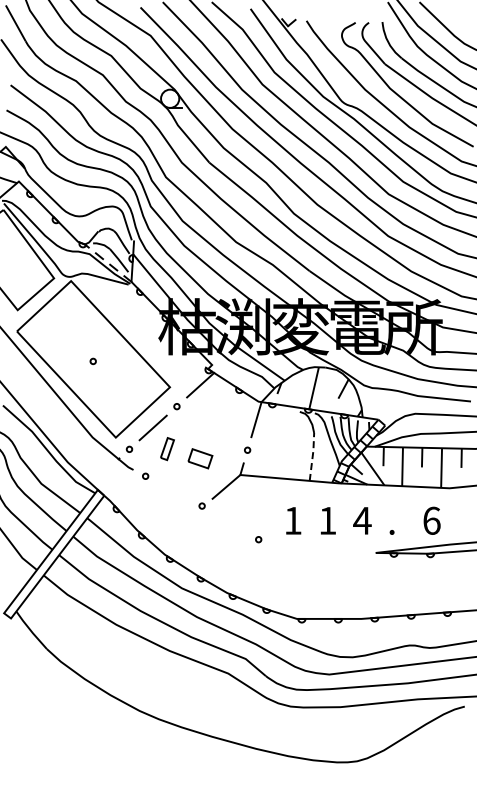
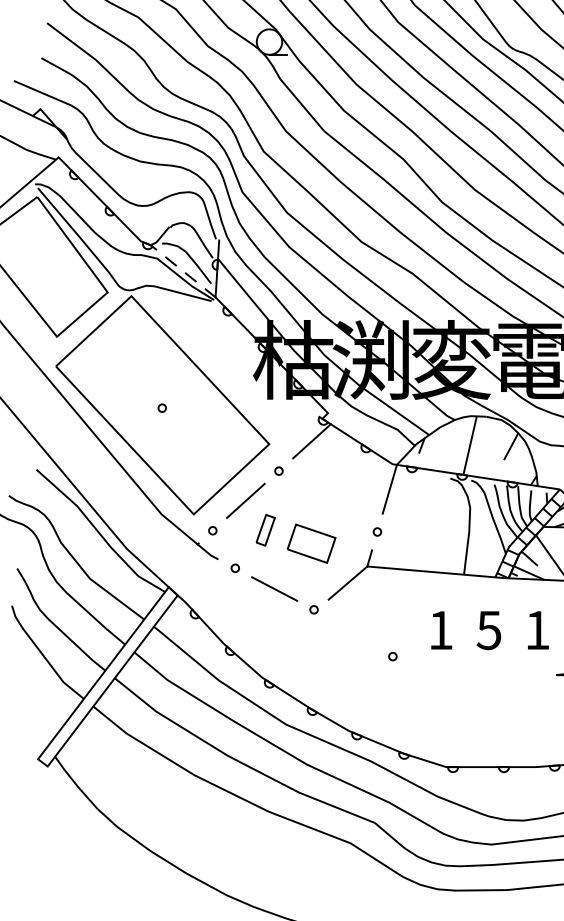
line: (312, 456) -> (467, 540), dashed -> solid
part: (200, 458) -> (311, 543), size x1.43
line: (173, 490) -> (274, 588), added
text: (327, 520) -> (488, 629), 1 -> 5
text: (362, 520) -> (537, 629), 4 -> 1

